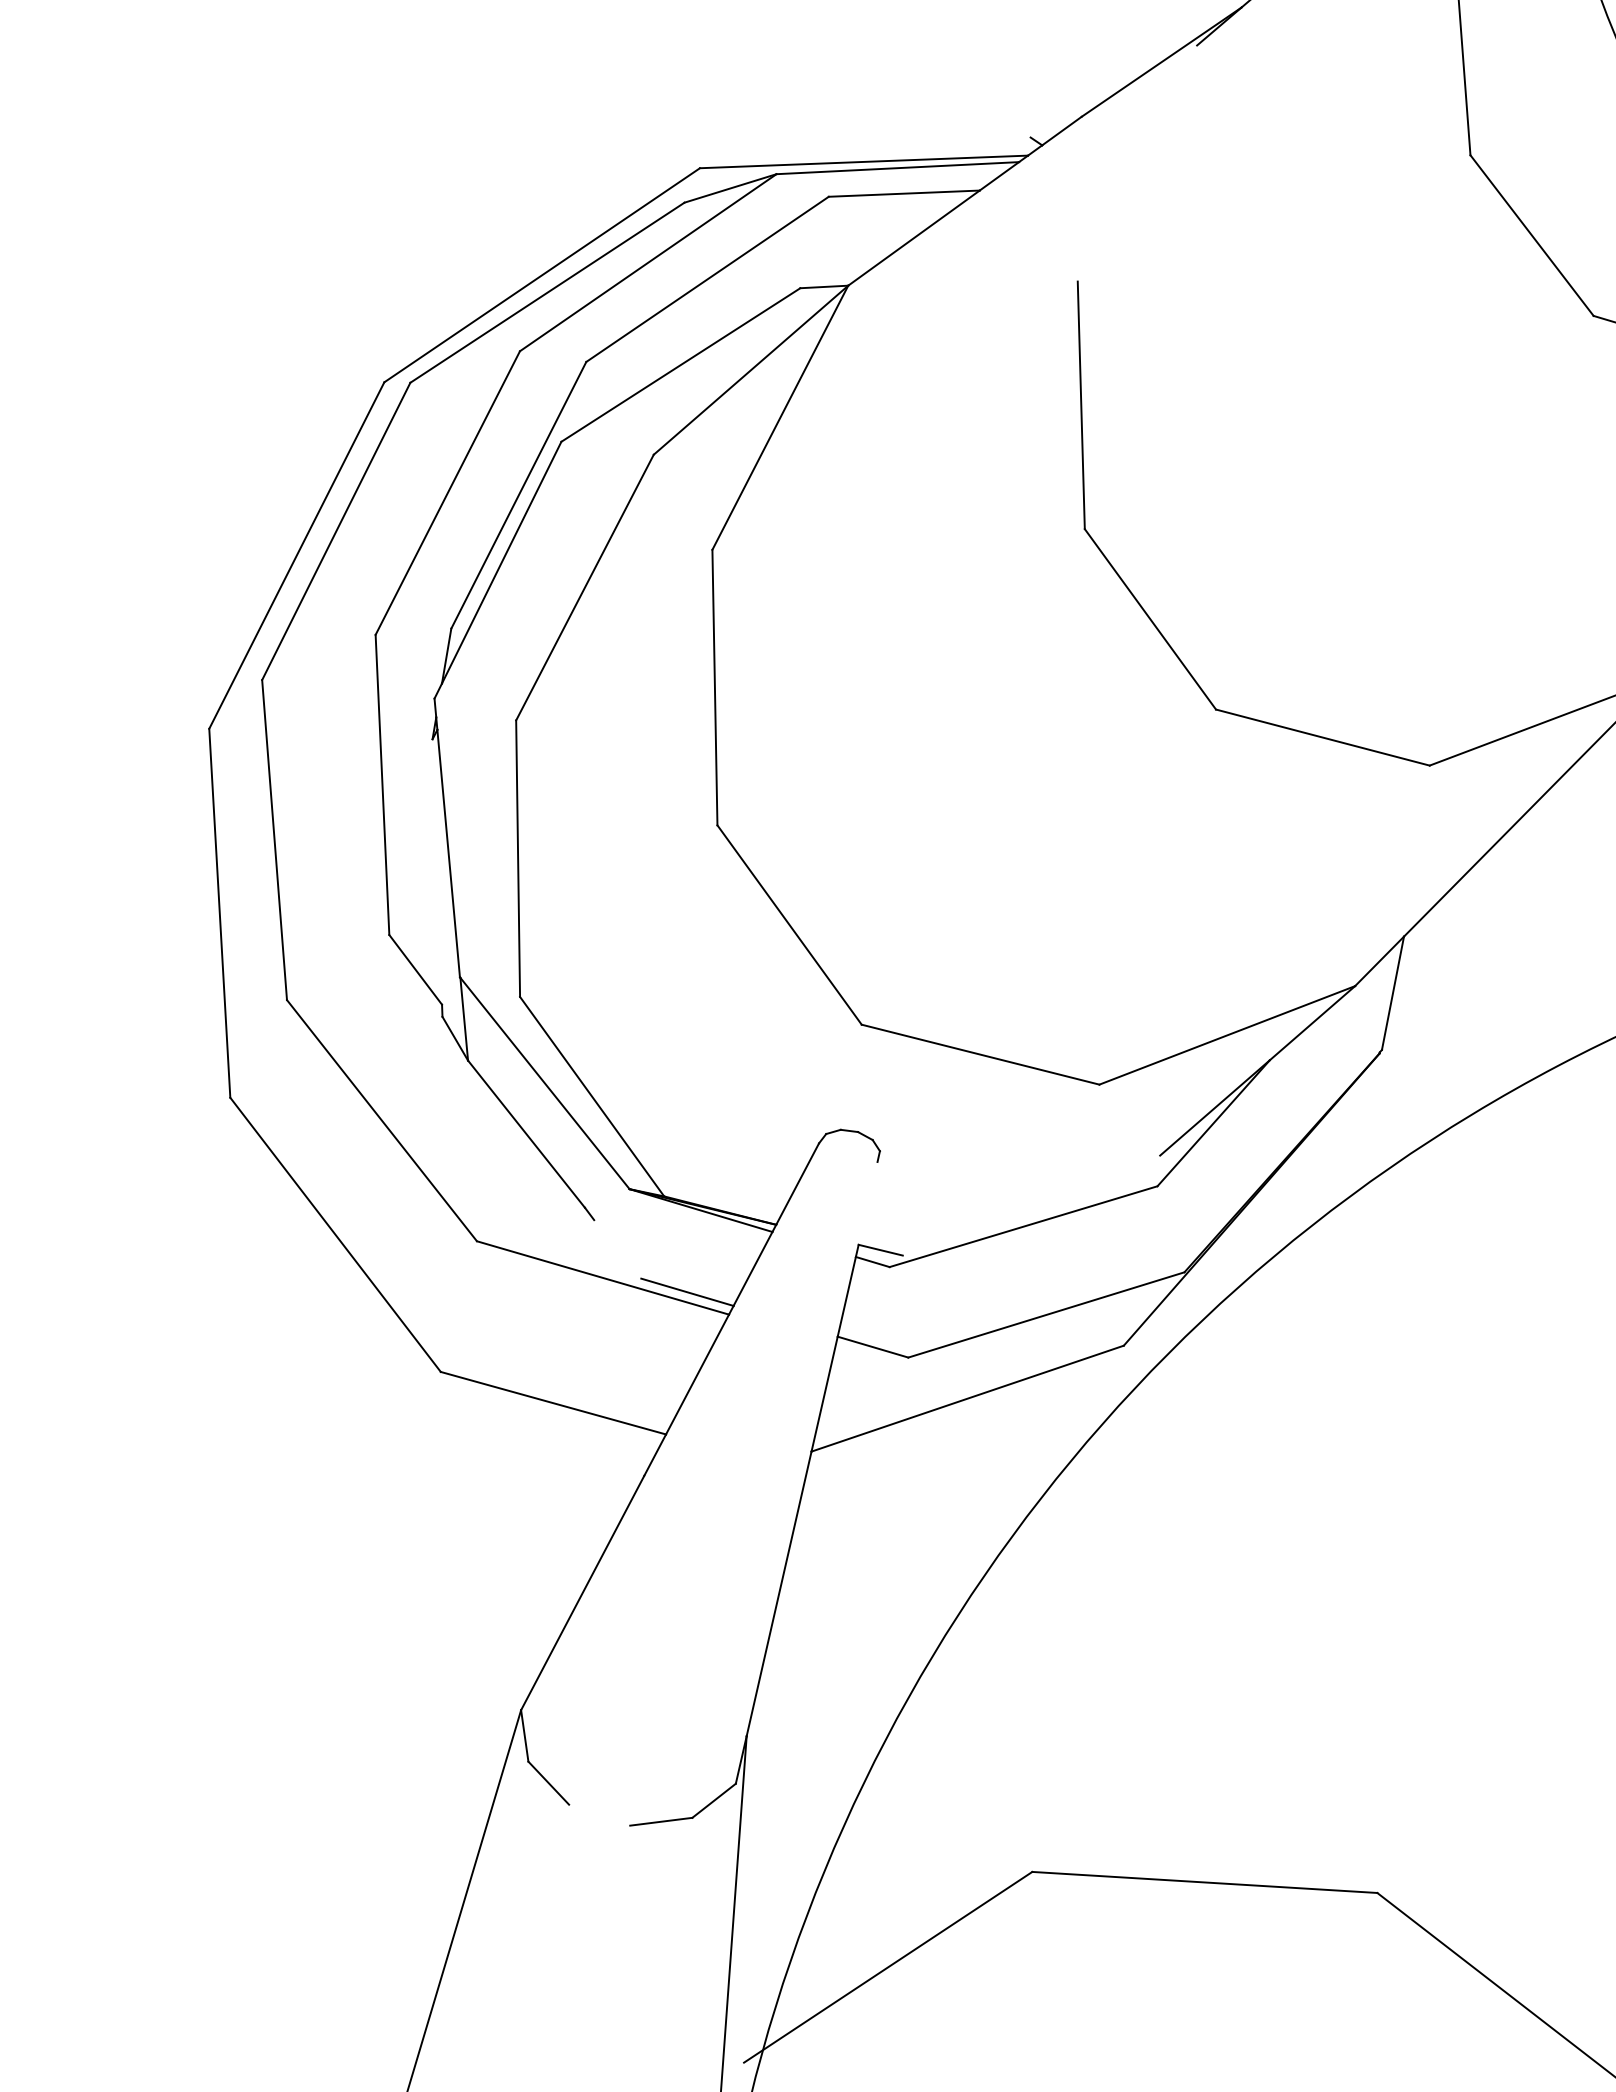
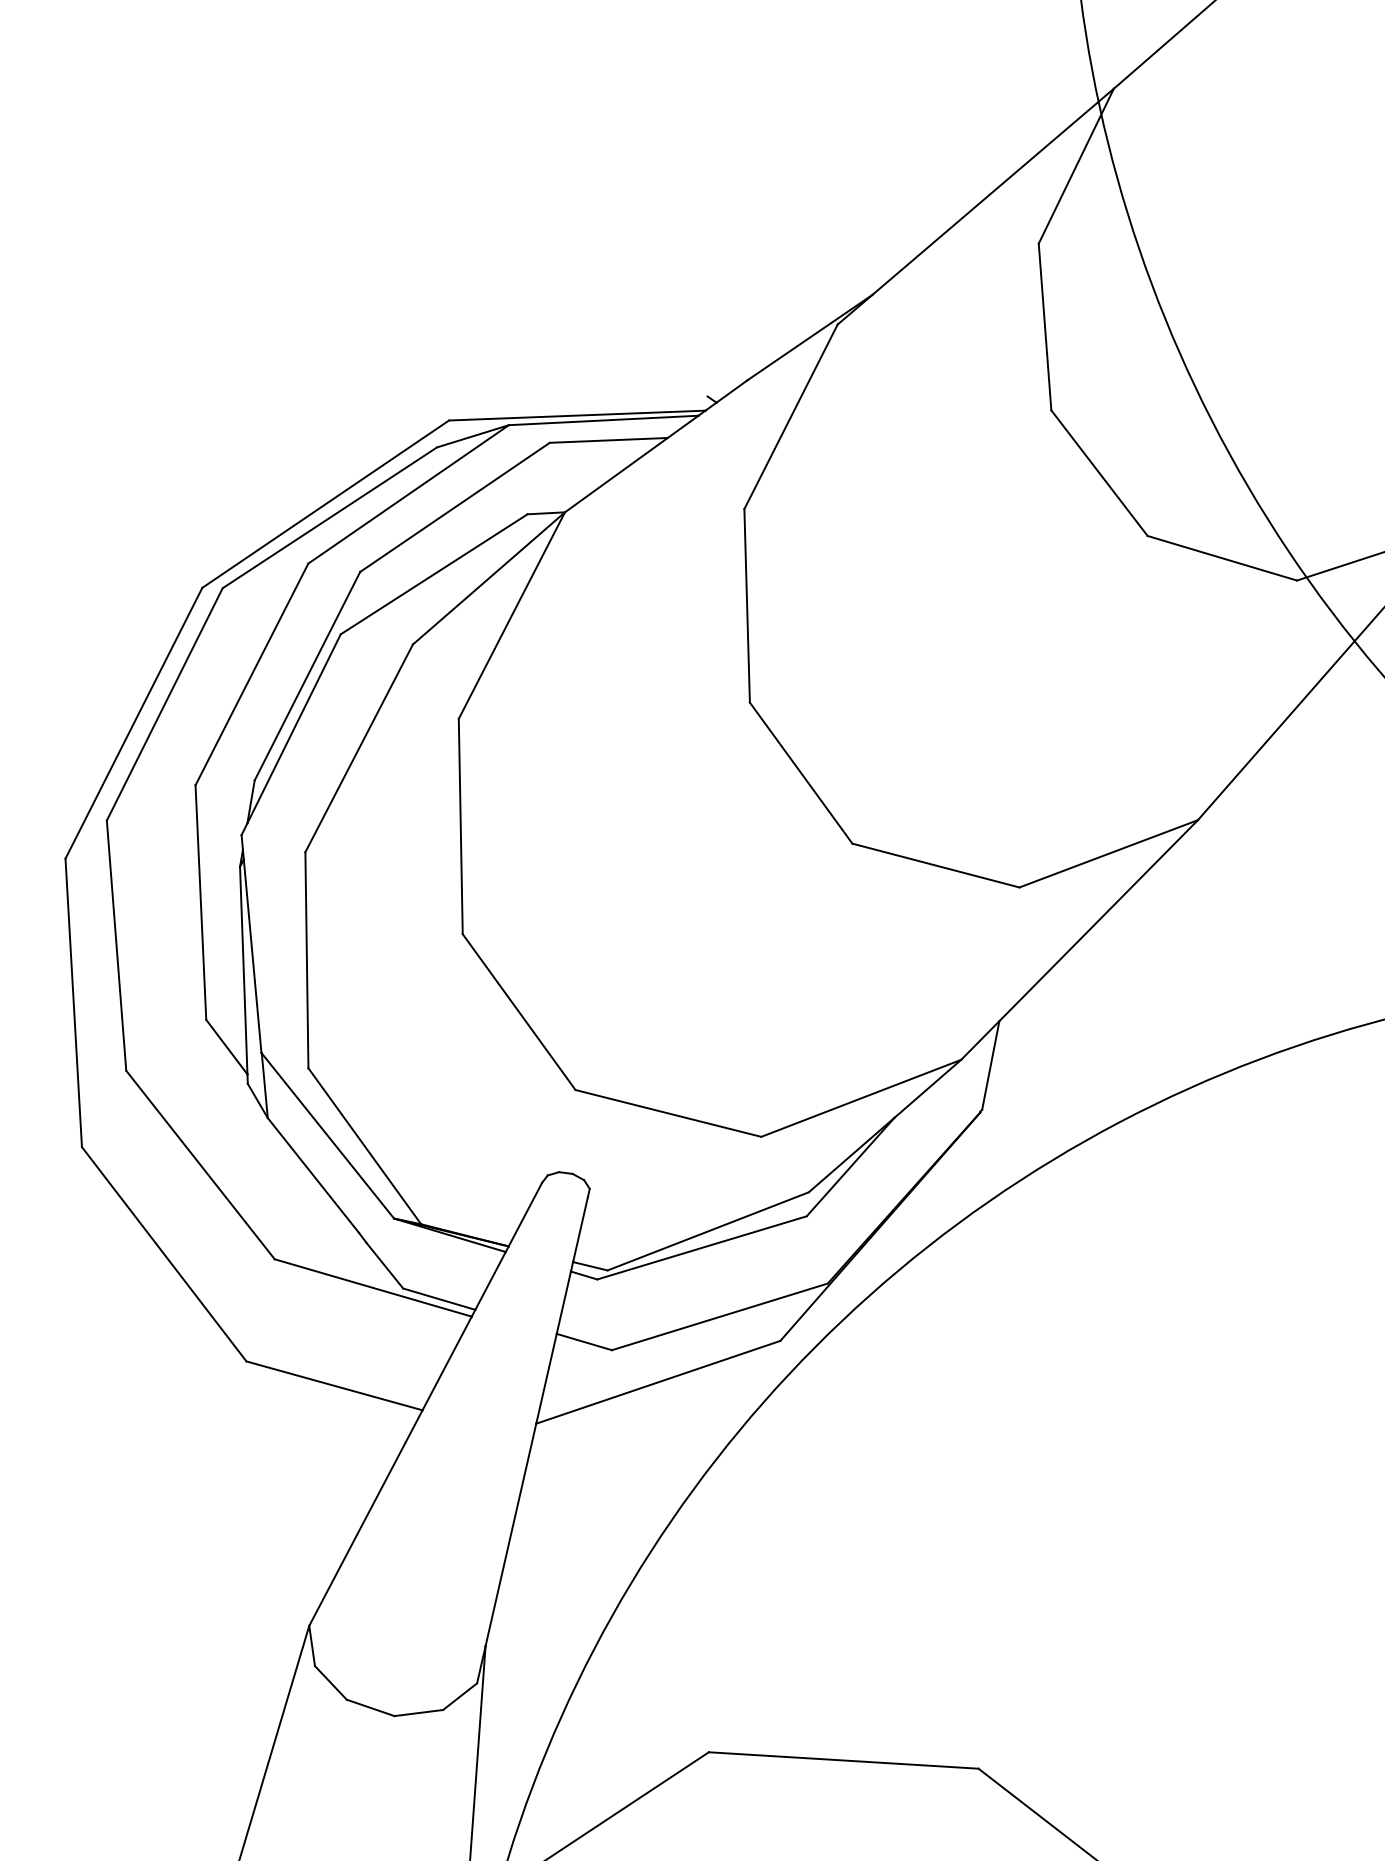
line: (1136, 163) -> (790, 416), added
line: (436, 871) -> (243, 970), added
line: (868, 1203) -> (580, 1229), added
line: (1030, 1205) -> (707, 1231), added
line: (617, 1249) -> (384, 1265), added
line: (599, 1814) -> (370, 1707), added

